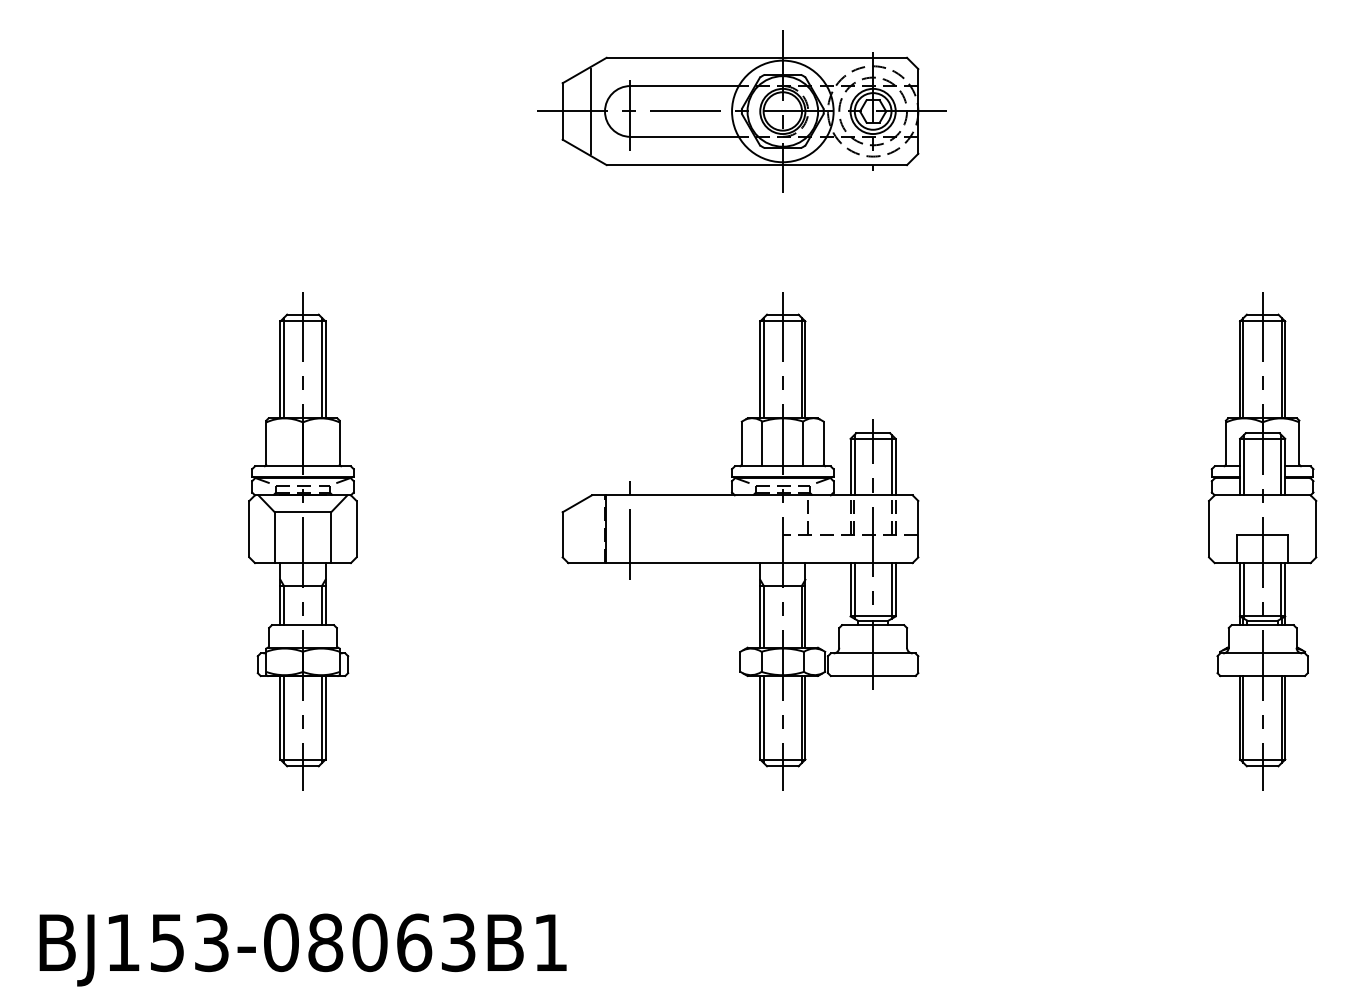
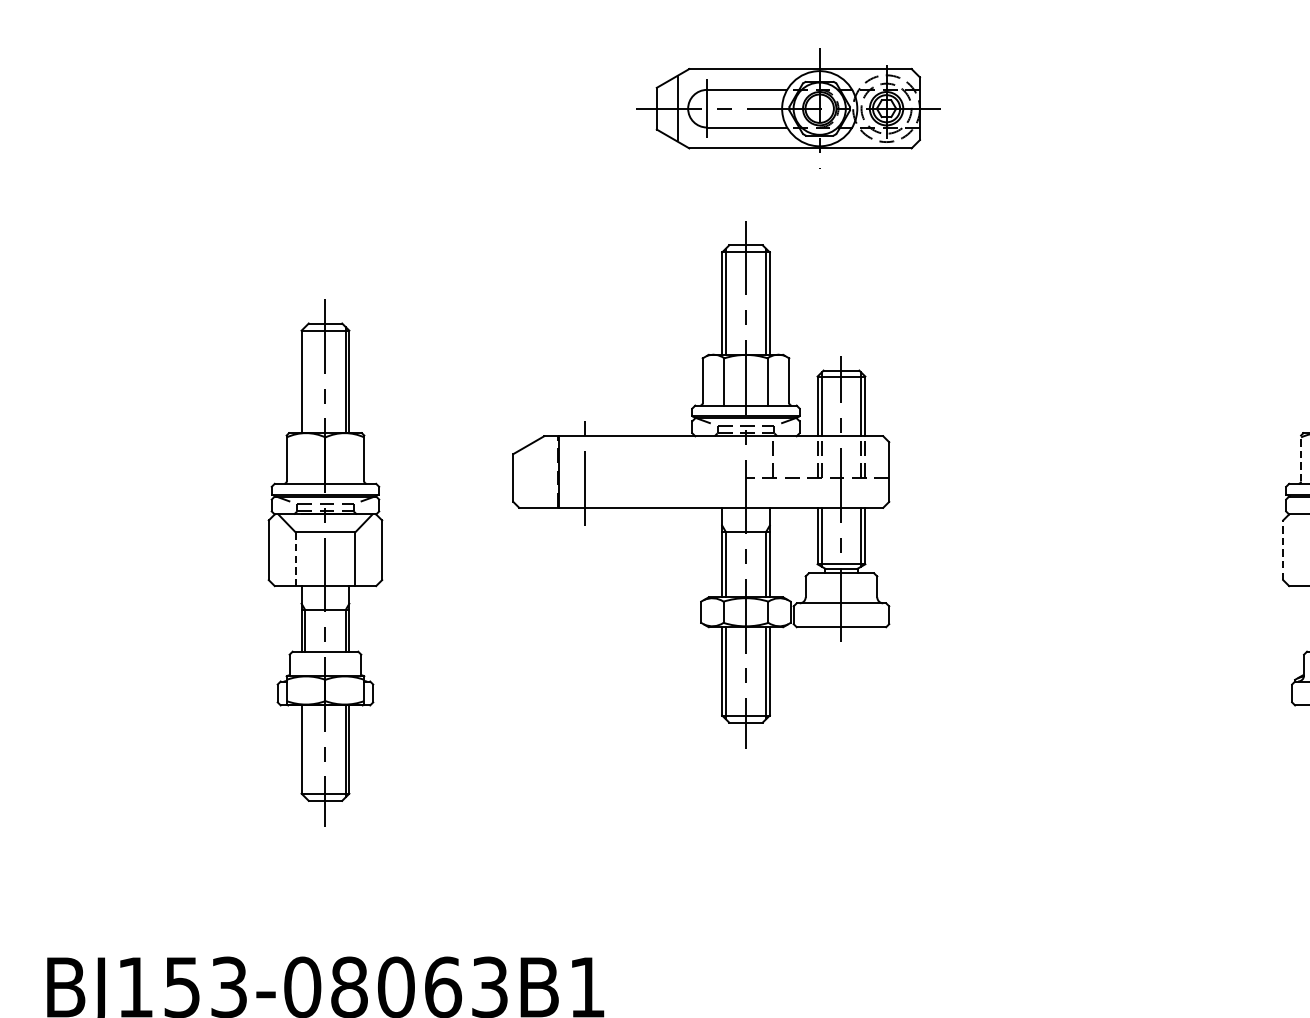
part: (741, 111) -> (788, 108), size x0.7
line: (283, 368) -> (304, 380), removed
line: (1225, 442) -> (1300, 458), solid -> dashed
line: (1209, 528) -> (1283, 549), solid -> dashed
line: (274, 538) -> (295, 560), solid -> dashed
part: (740, 541) -> (701, 485), moved
line: (283, 718) -> (304, 750), removed

